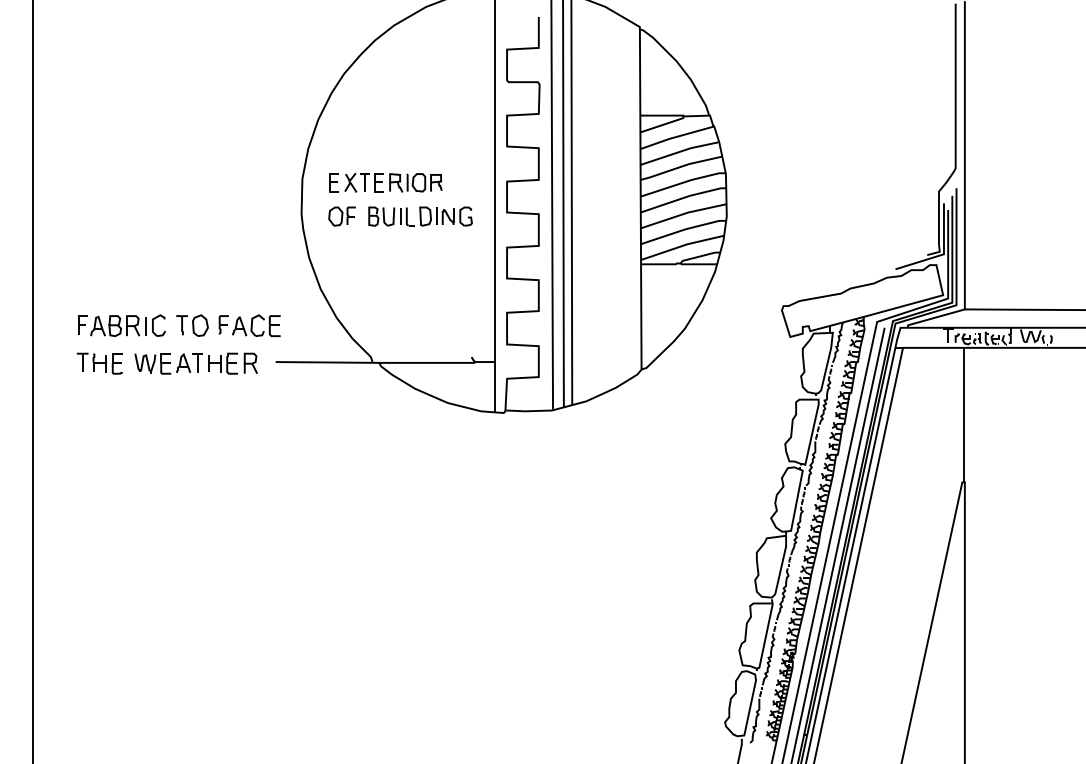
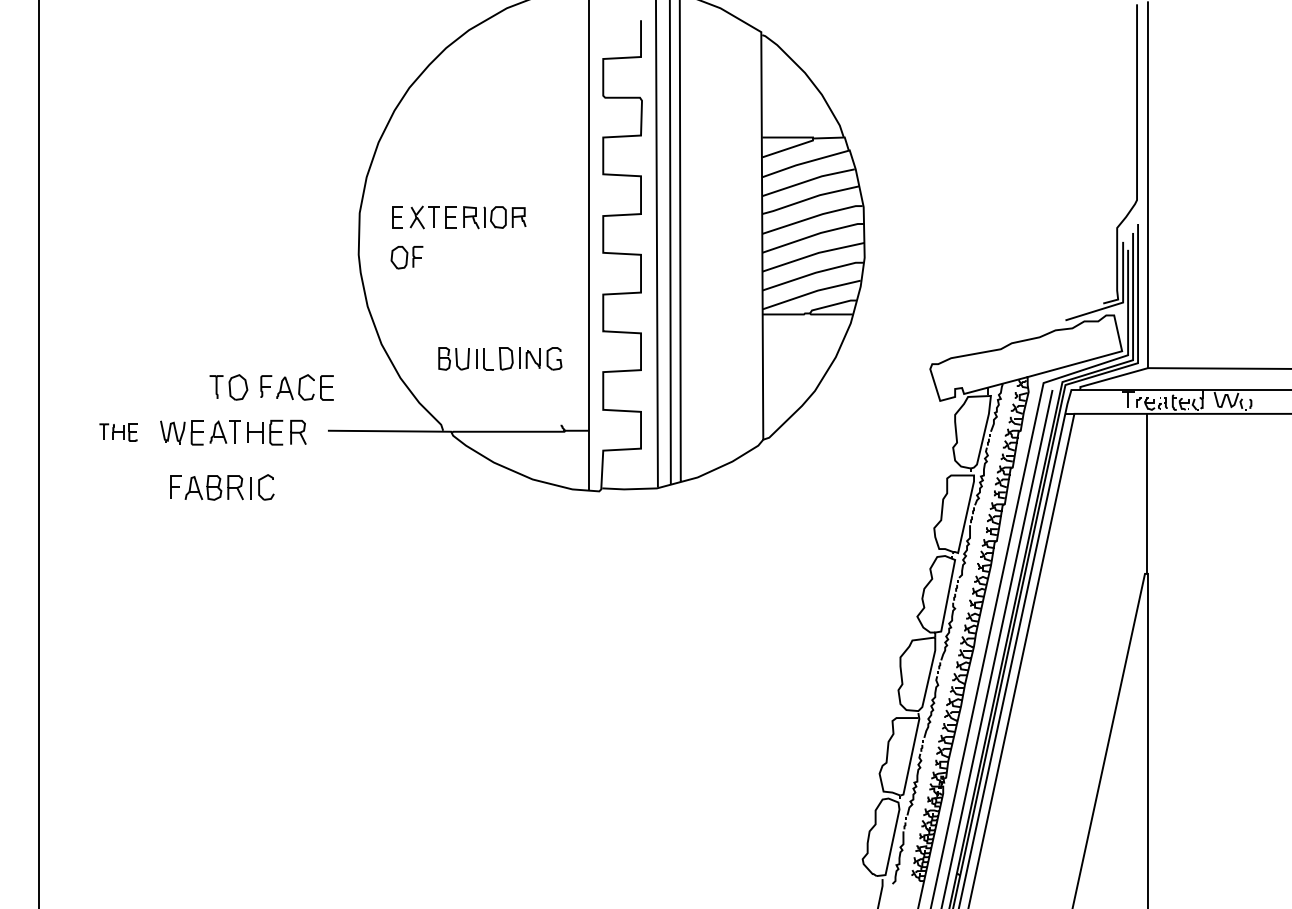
part: (420, 216) -> (500, 358), moved
part: (121, 325) -> (221, 487), moved
part: (99, 363) -> (118, 432), size x0.7

